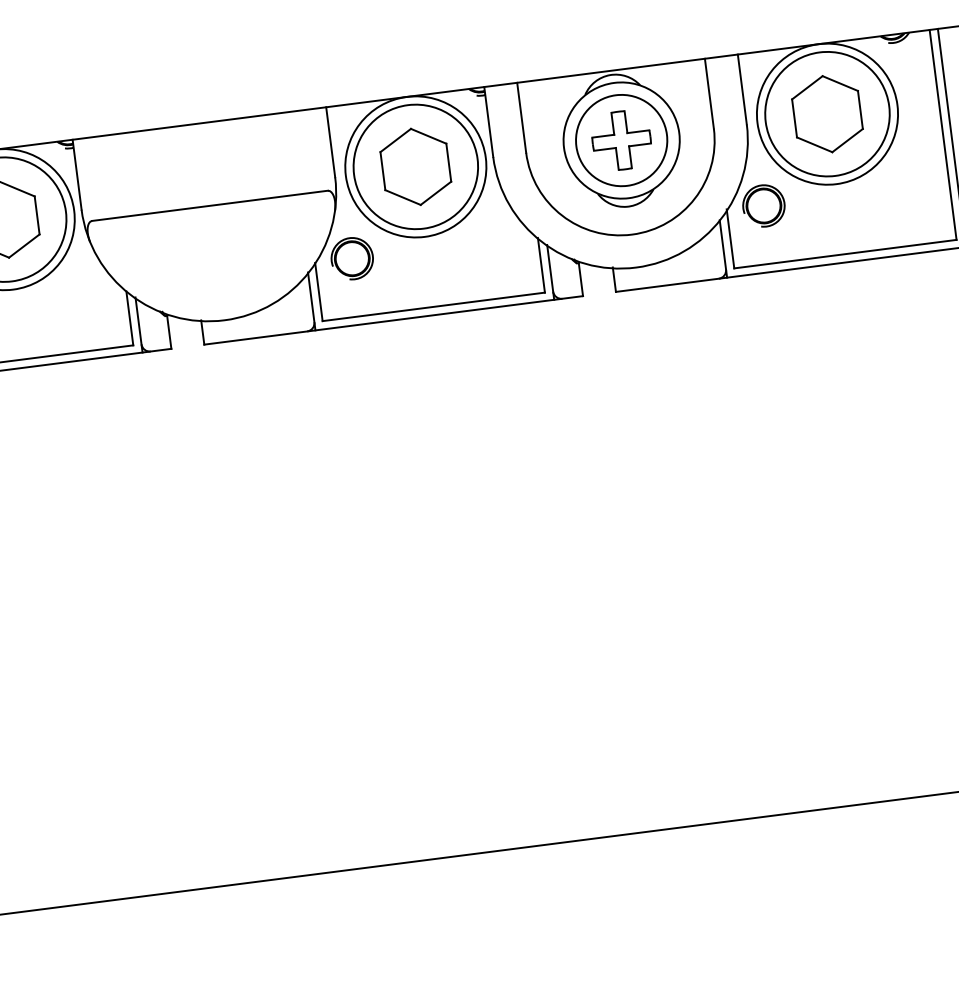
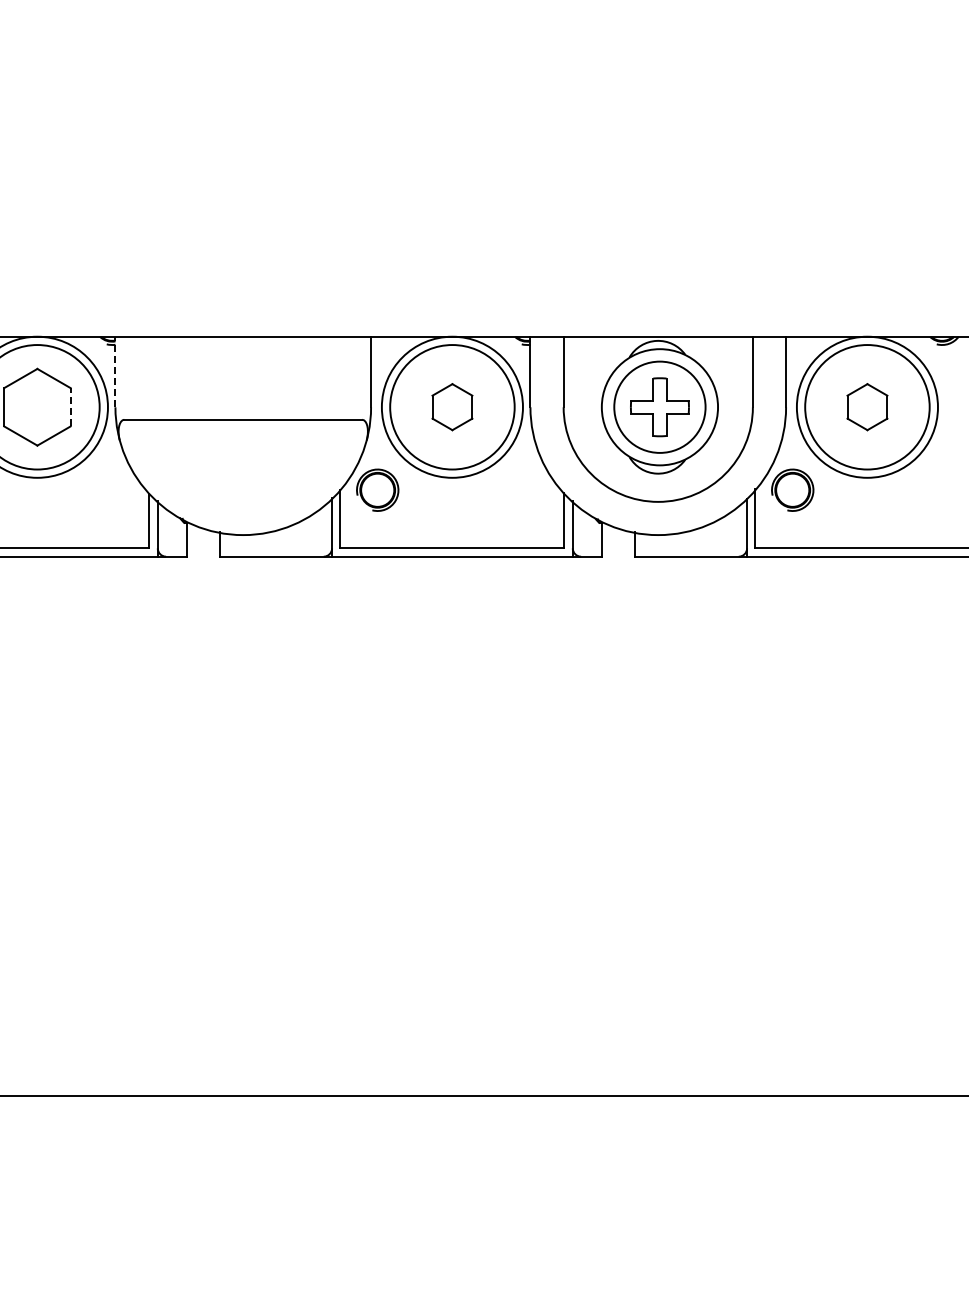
part: (827, 113) -> (867, 406), size x0.6
part: (415, 166) -> (452, 406), size x0.6
line: (77, 174) -> (115, 371), solid -> dashed
line: (36, 214) -> (70, 406), solid -> dashed

